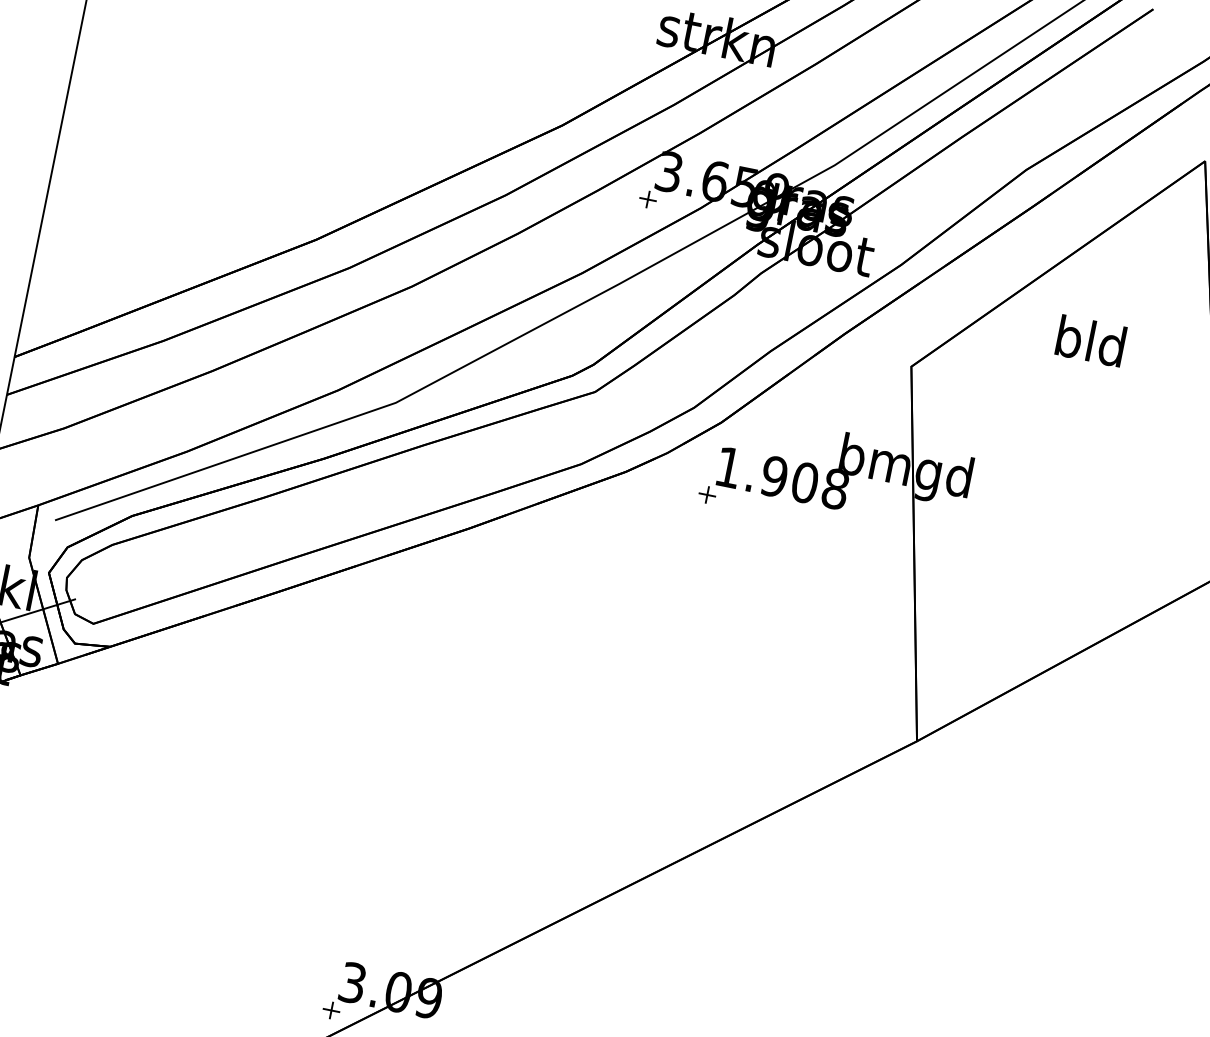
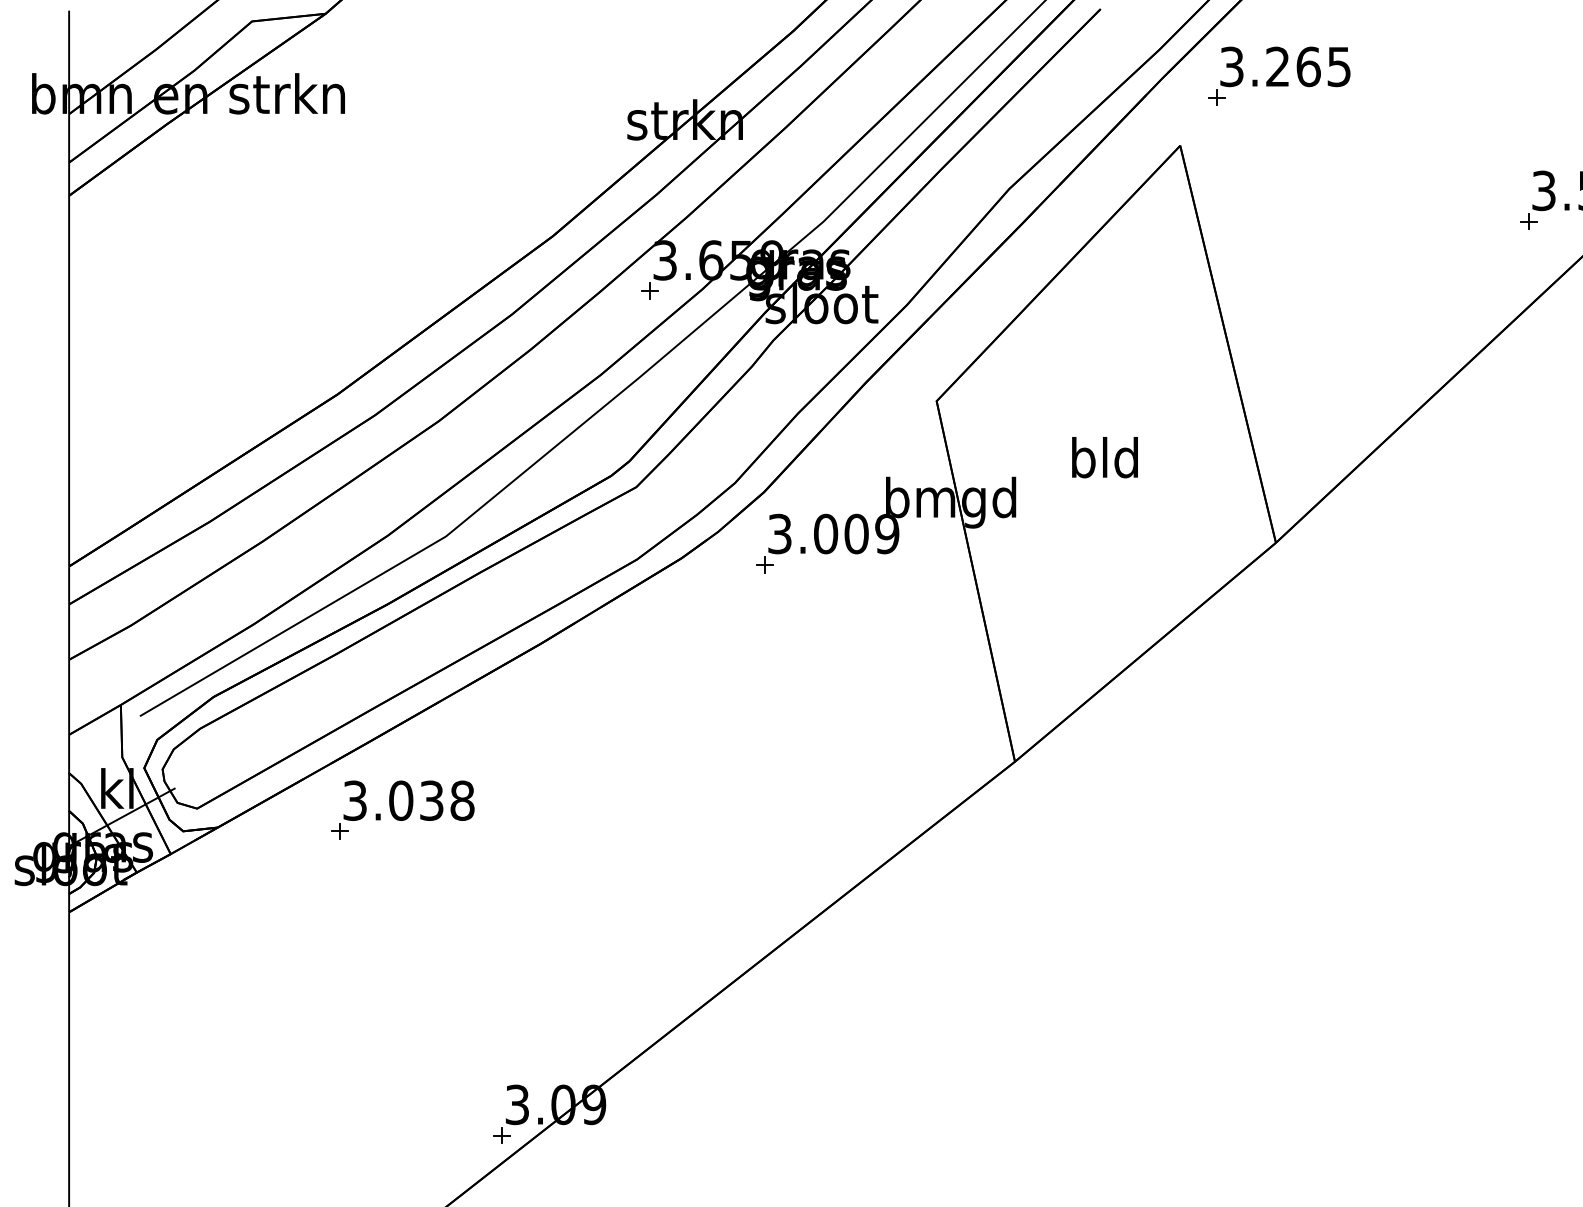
text: (1090, 340) -> (1104, 457), moved
text: (782, 477) -> (833, 533), 1.908 -> 3.009
part: (297, 665) -> (402, 809), added

